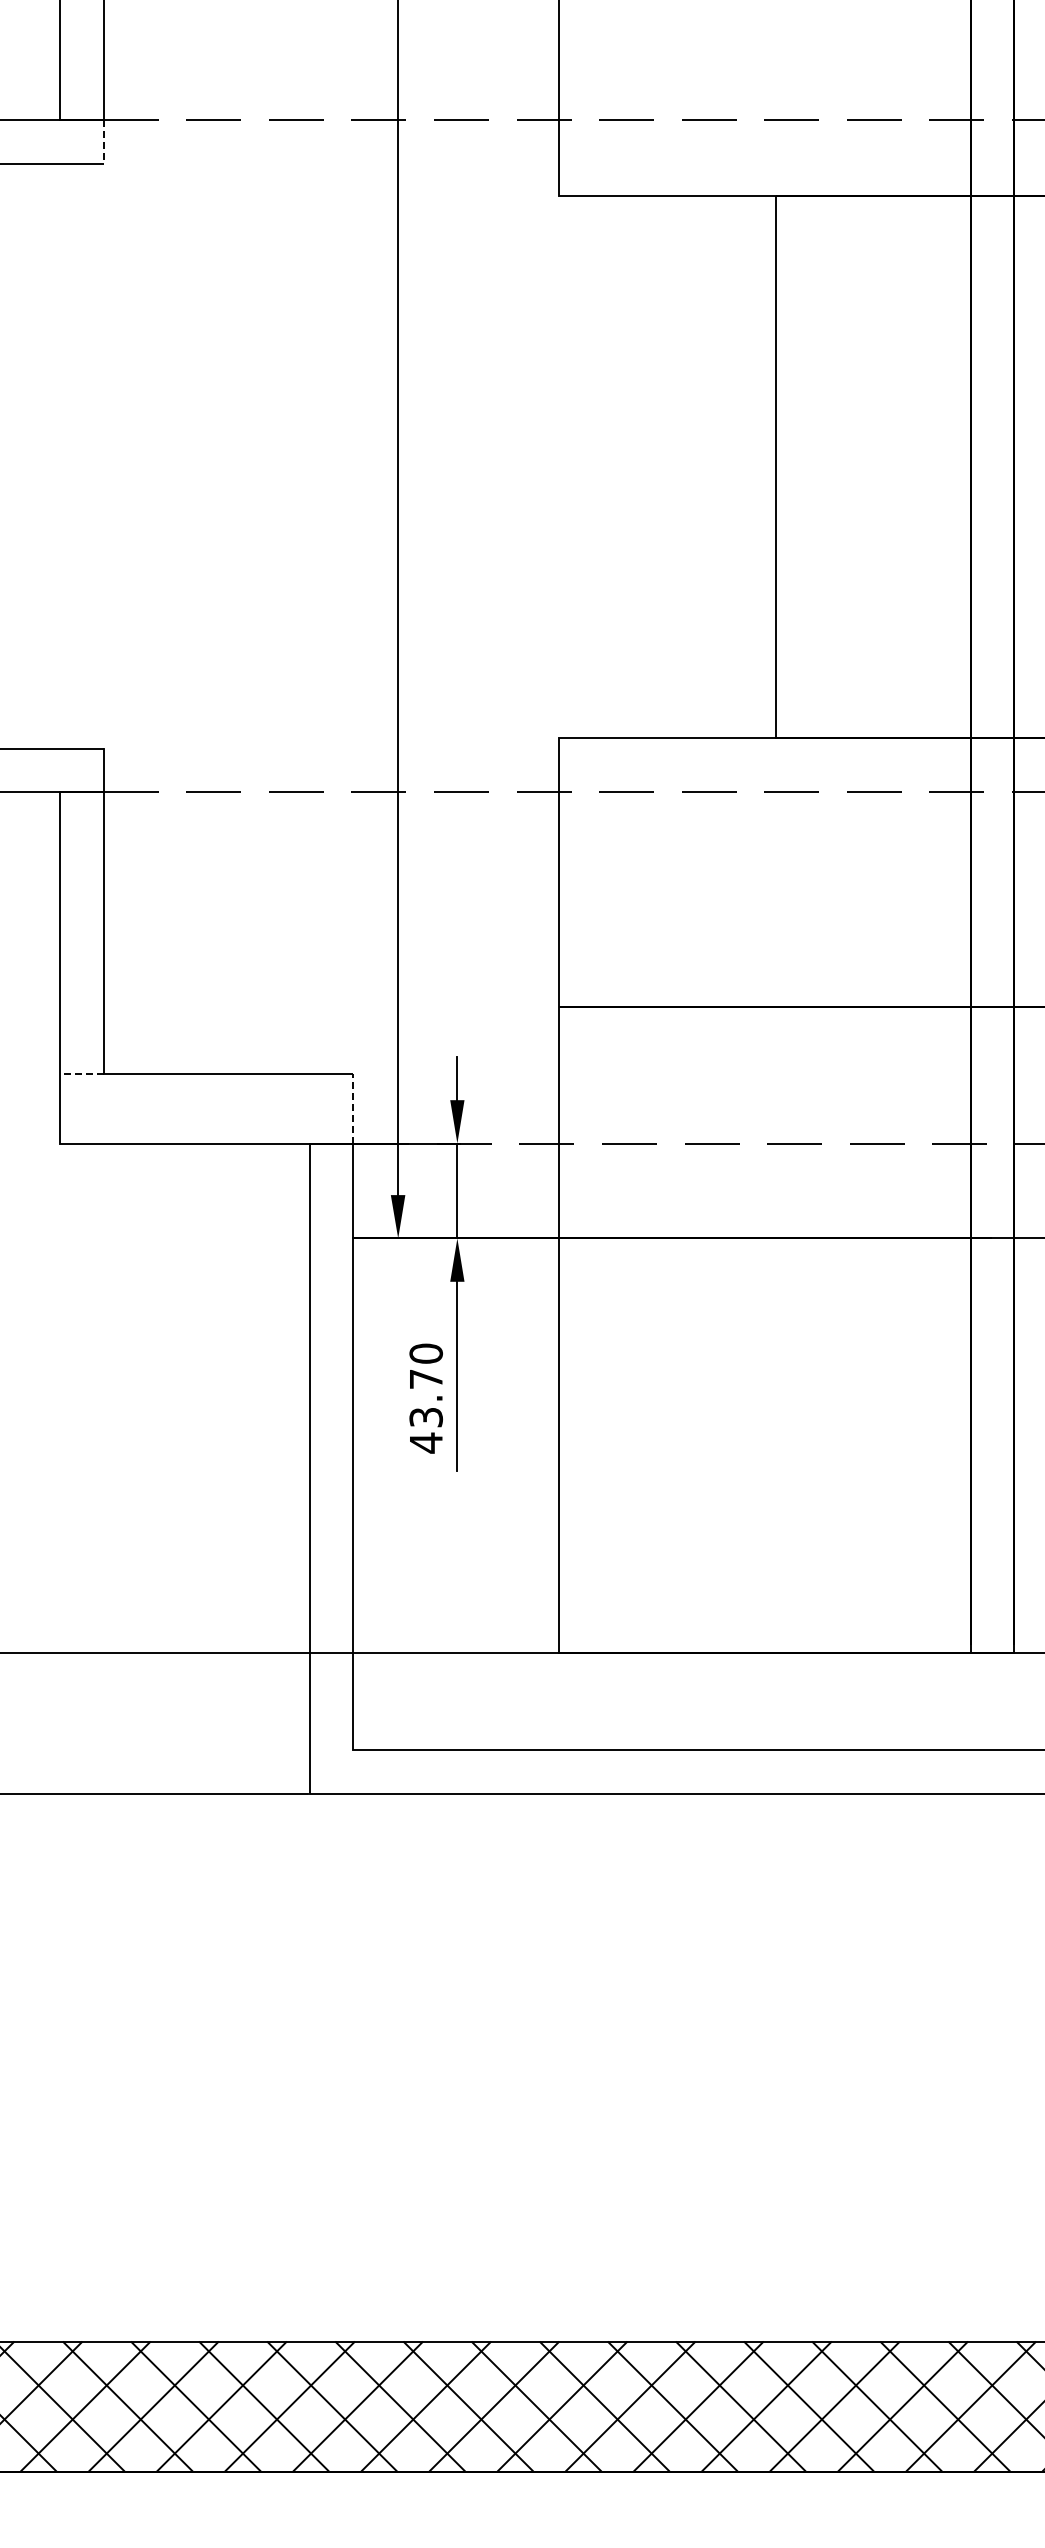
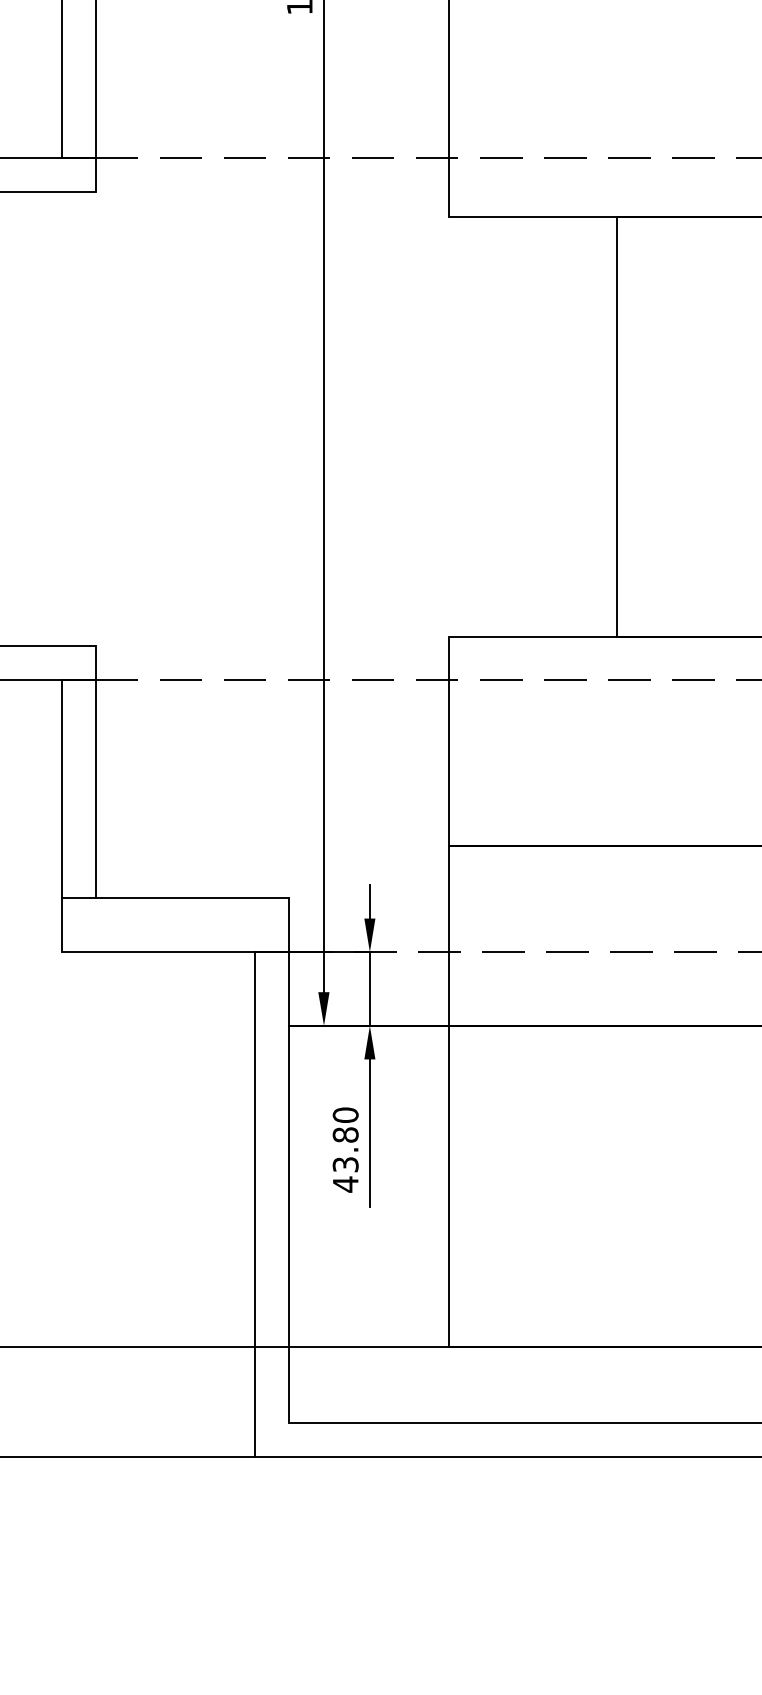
line: (103, 141) -> (95, 174), dashed -> solid
line: (82, 1073) -> (79, 897), dashed -> solid
line: (352, 1108) -> (288, 925), dashed -> solid
text: (425, 1379) -> (345, 1135), 43.70 -> 43.80

